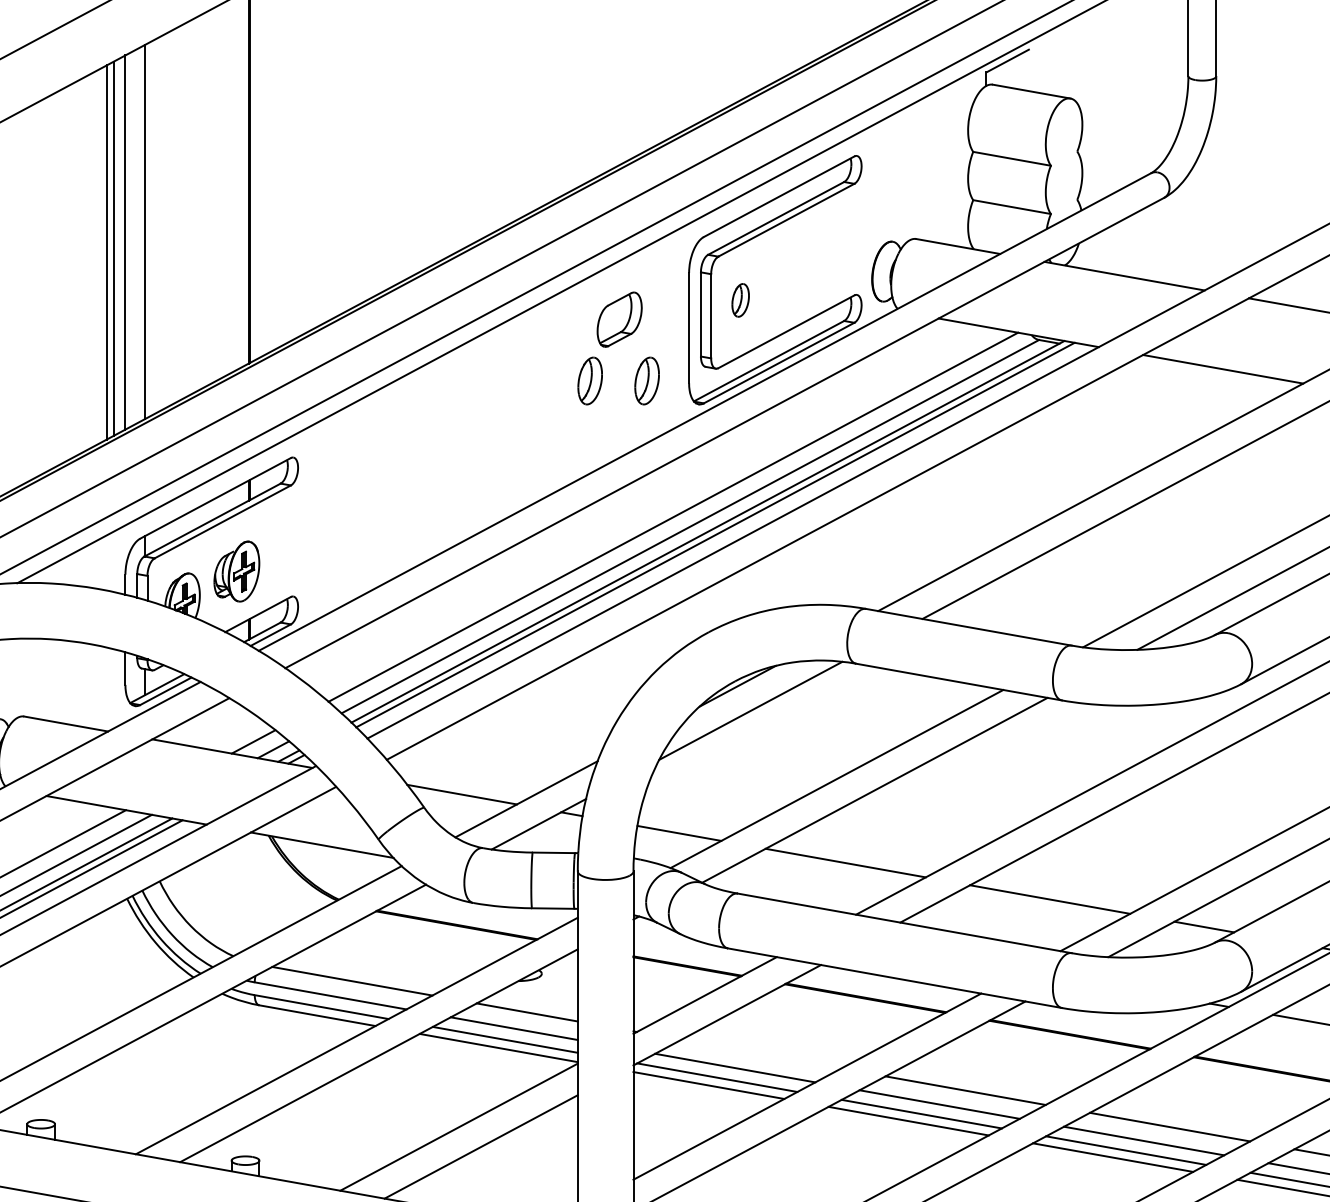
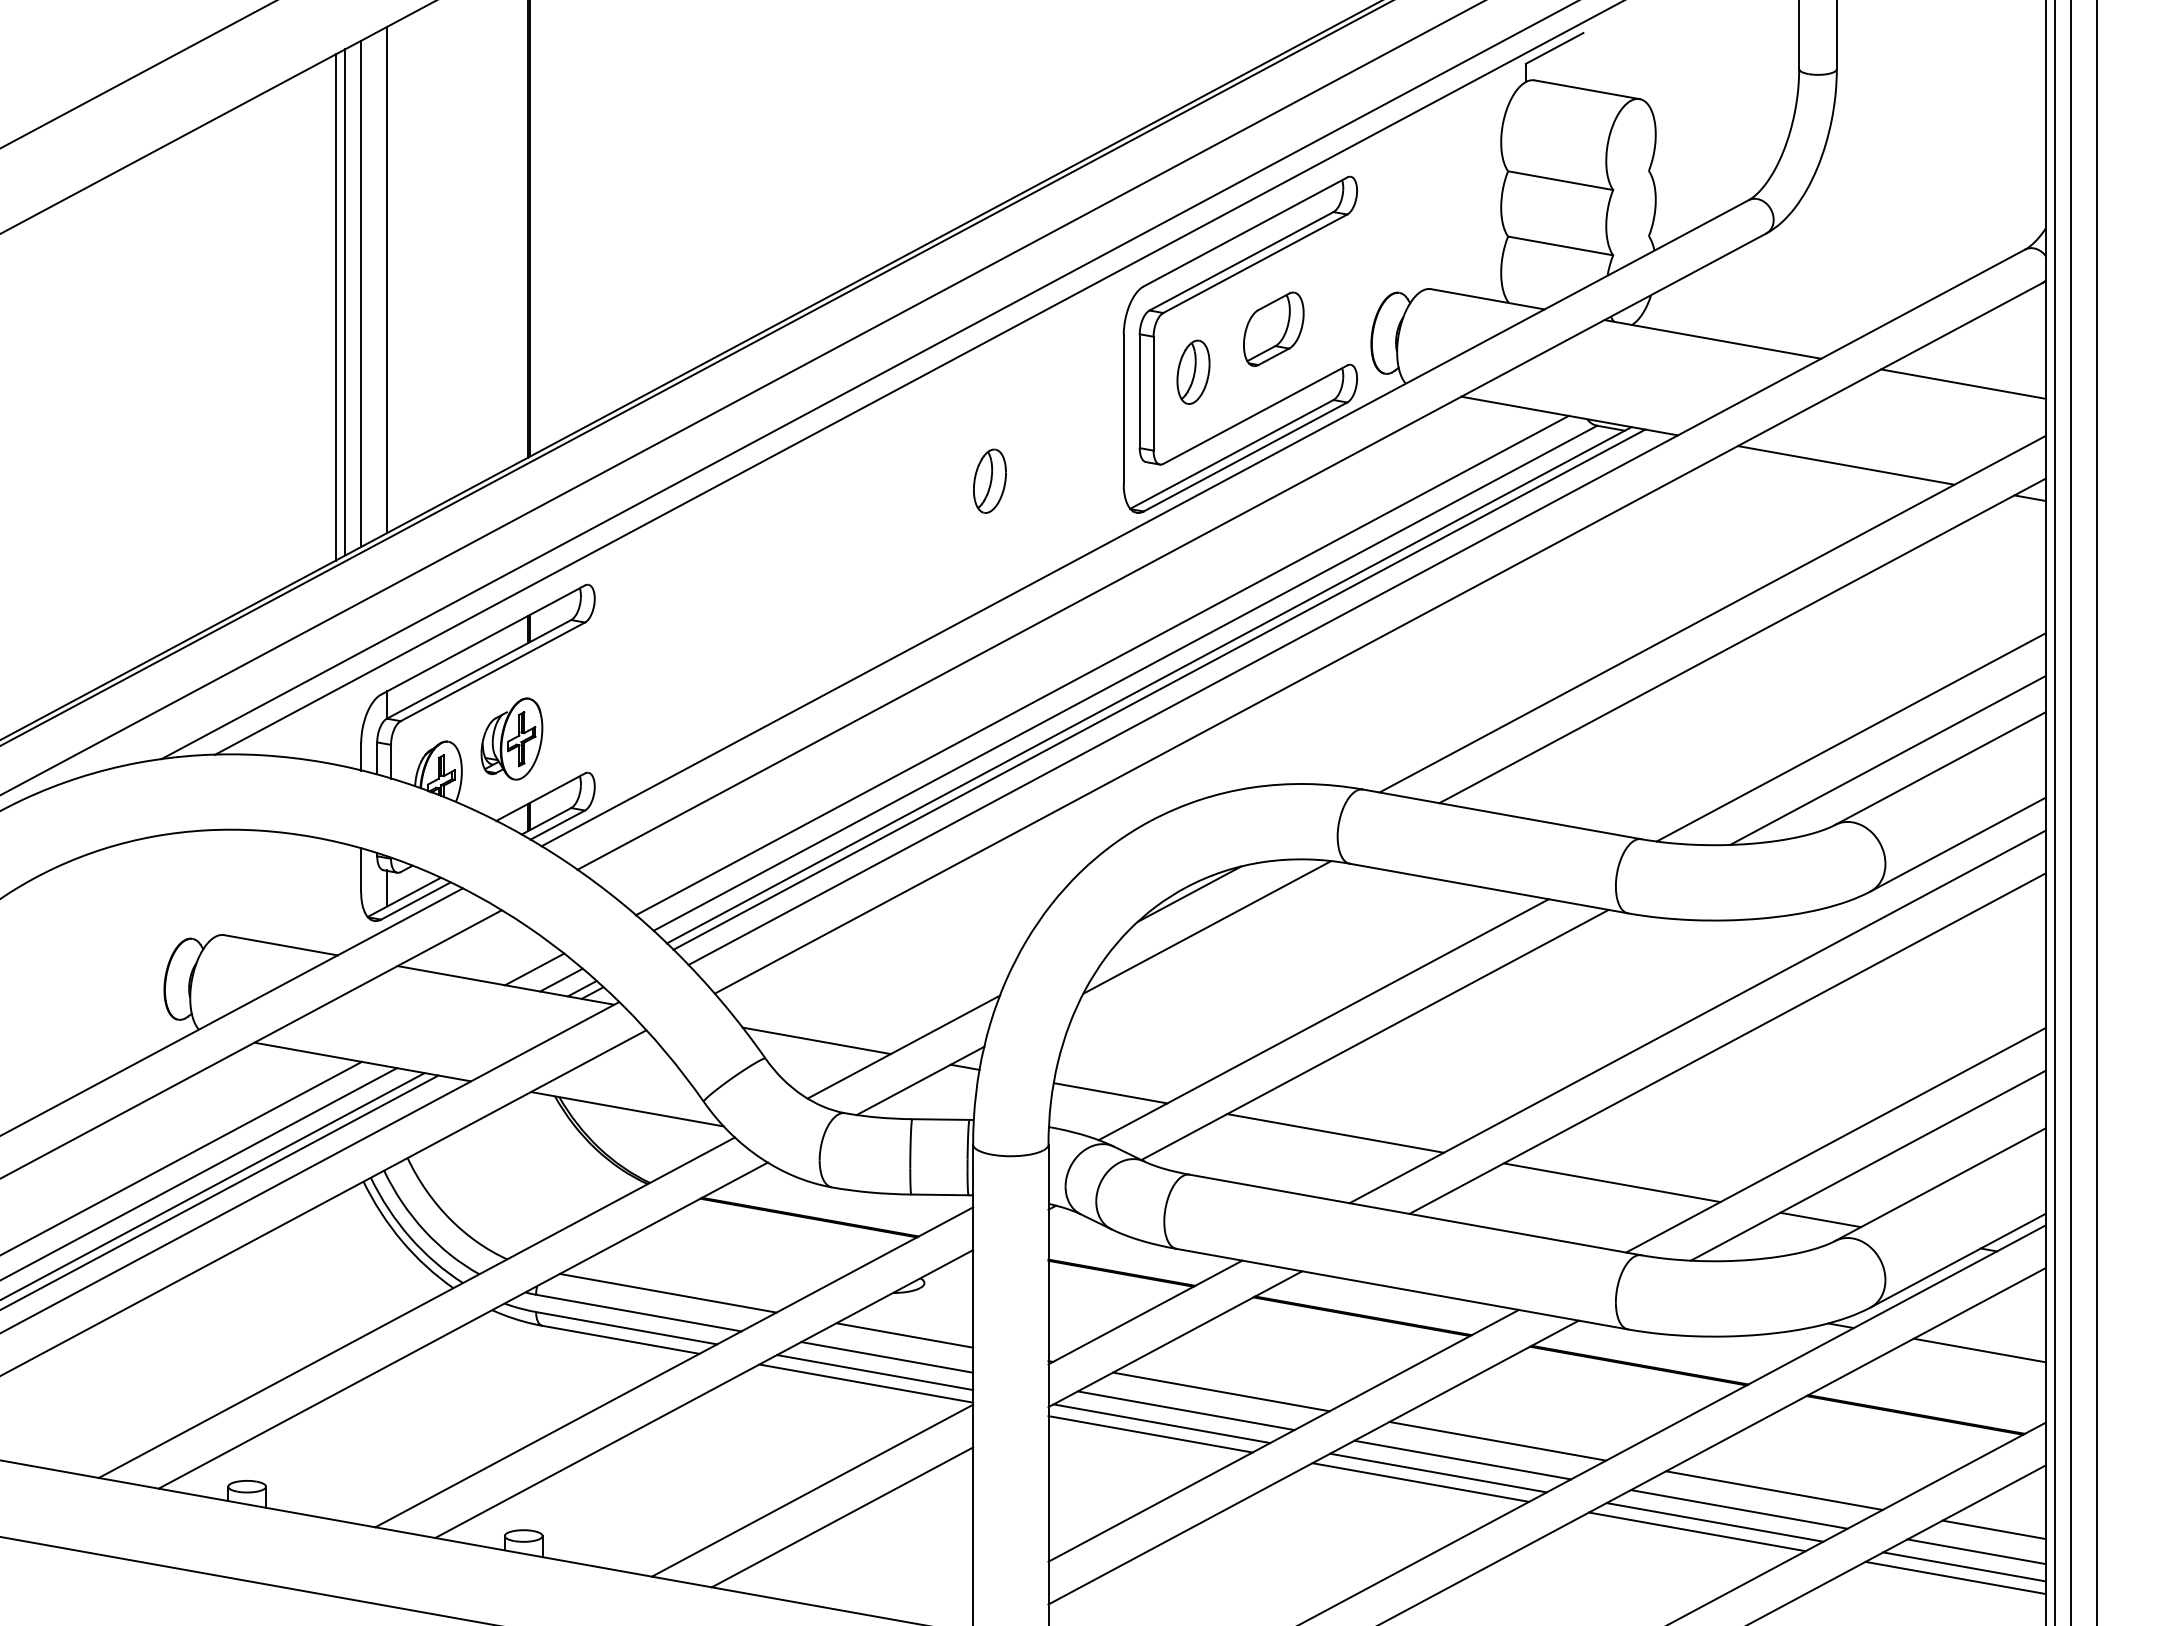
part: (740, 299) -> (1193, 371), size x1.43
part: (619, 319) -> (1273, 328), moved
part: (646, 380) -> (1066, 480), removed
line: (760, 1053) -> (1220, 1391), added

